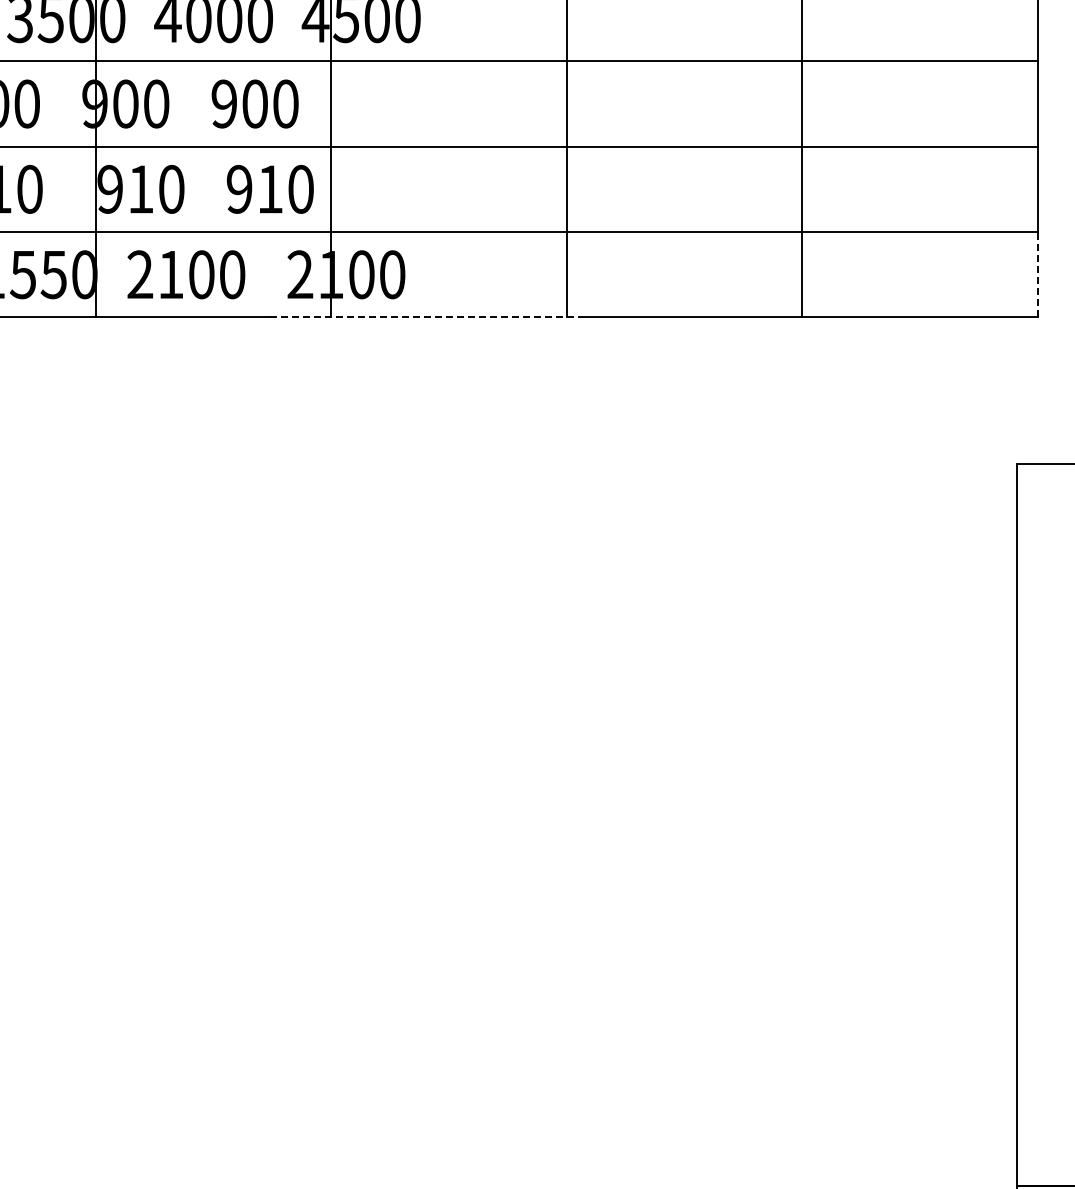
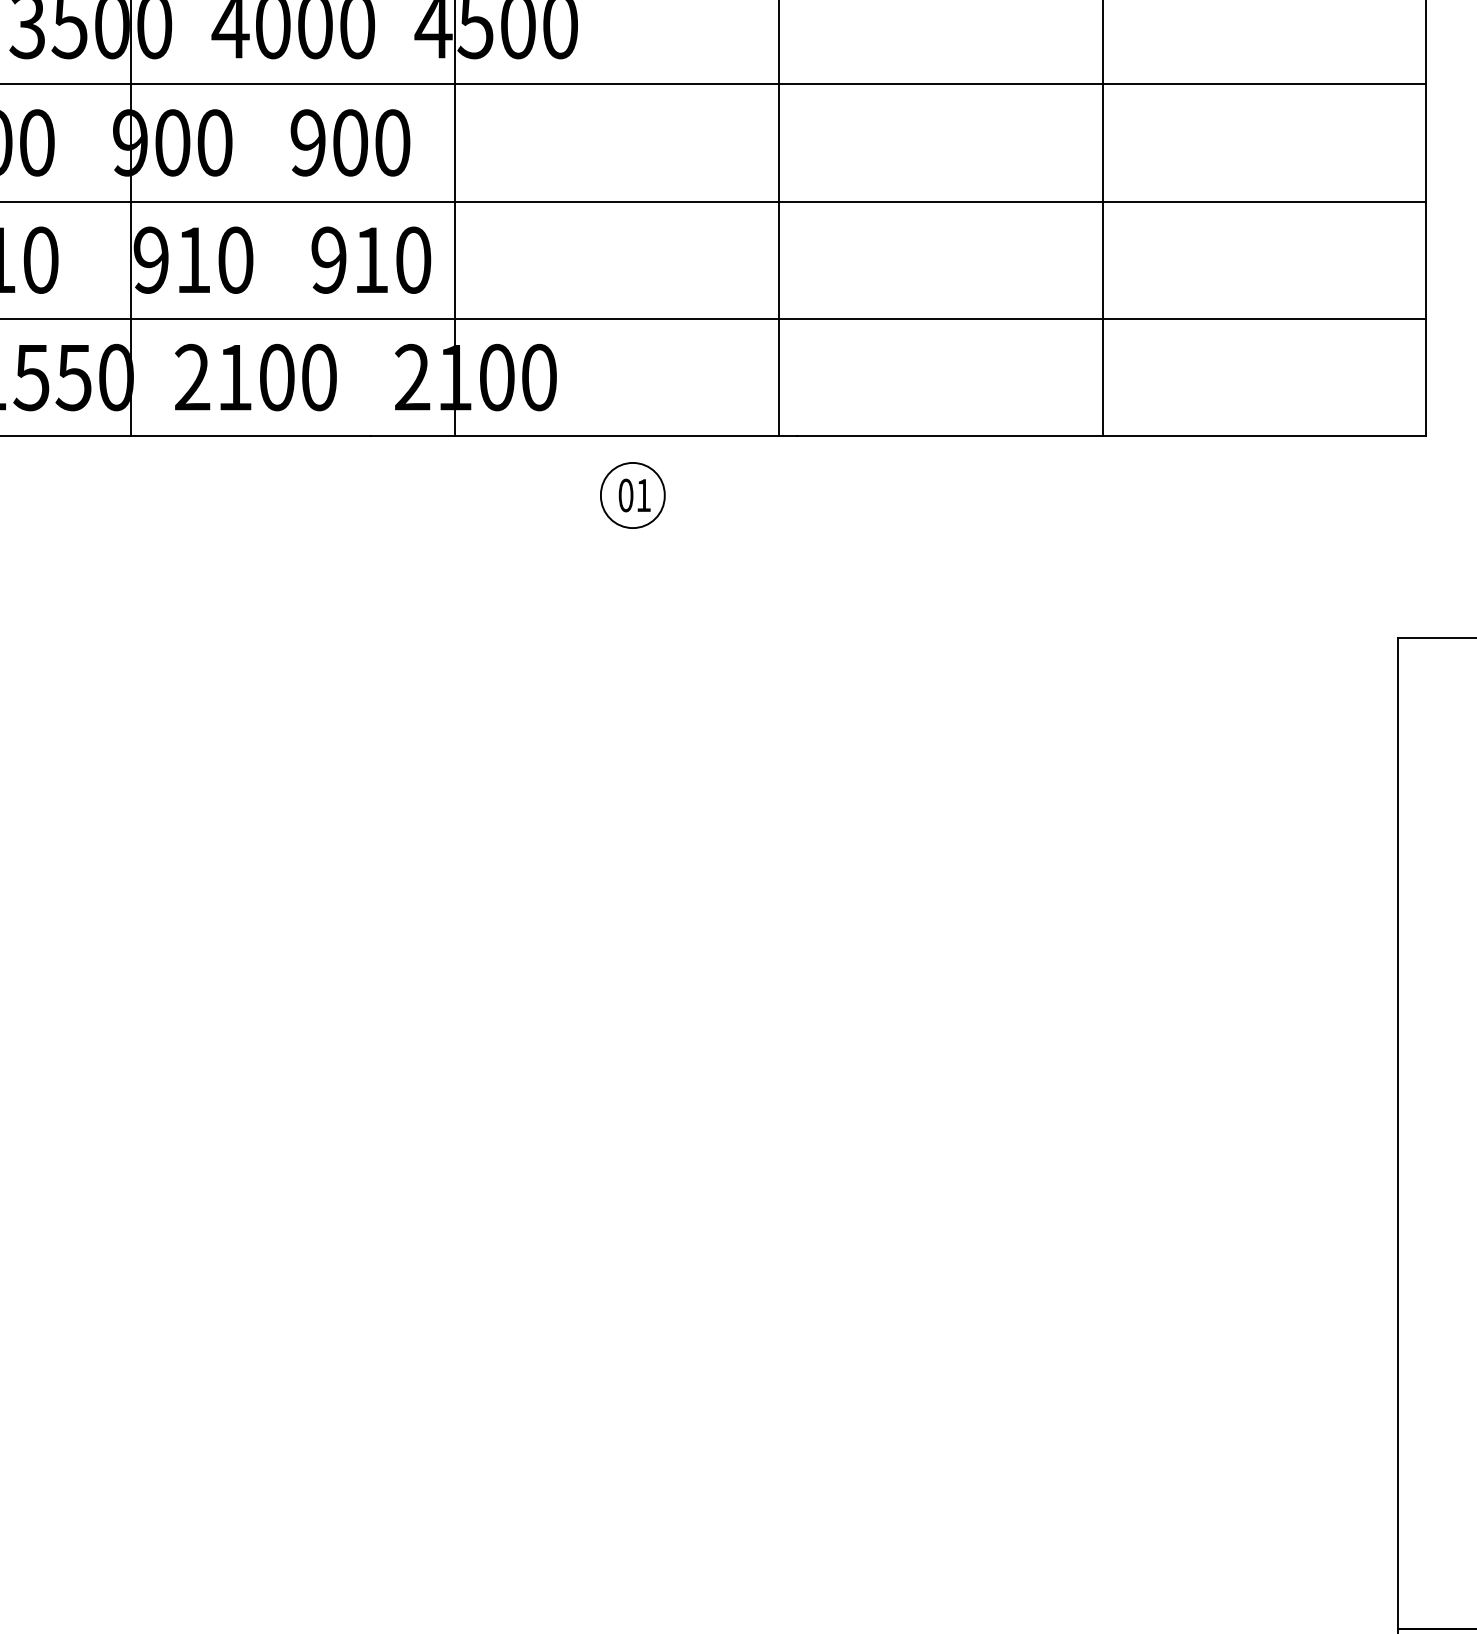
line: (1037, 274) -> (1425, 377), dashed -> solid
line: (425, 317) -> (584, 436), dashed -> solid
part: (460, 360) -> (632, 495), added

